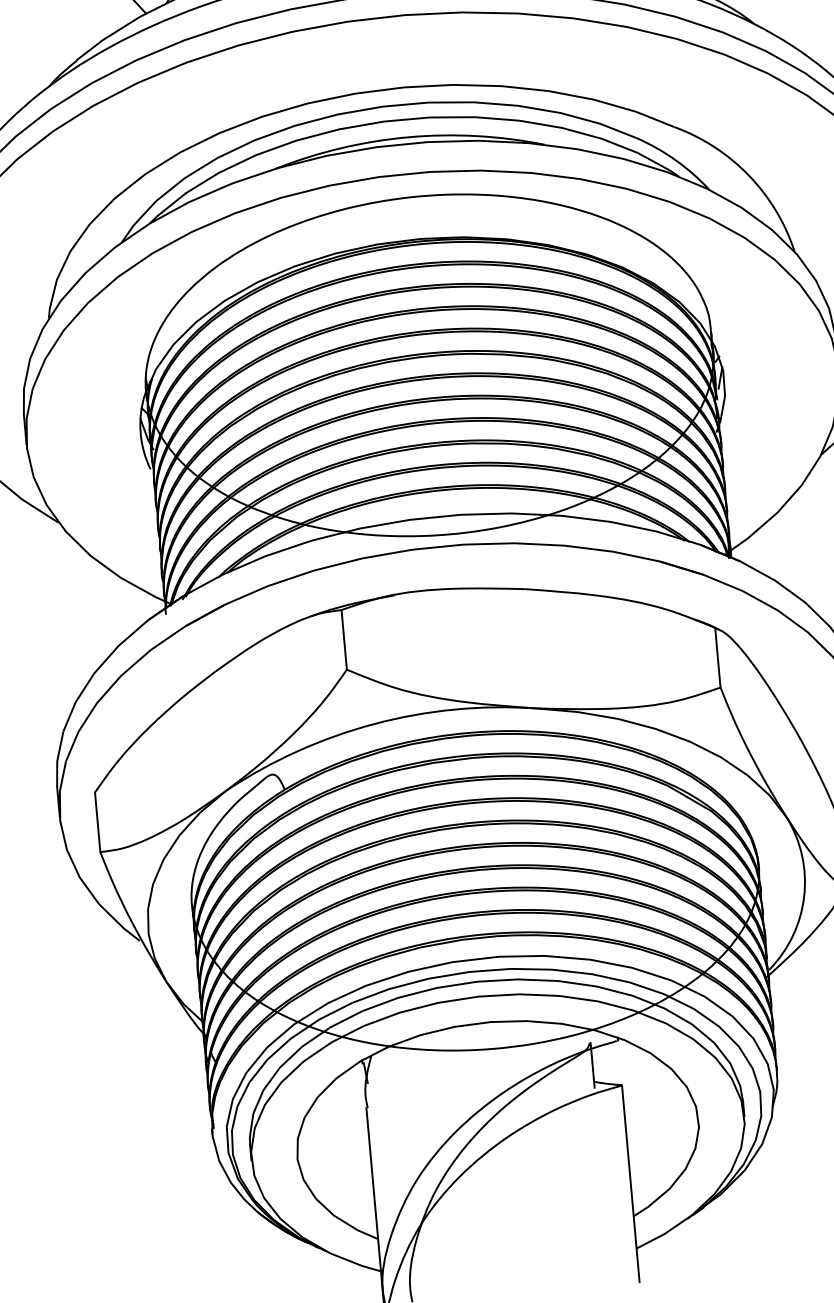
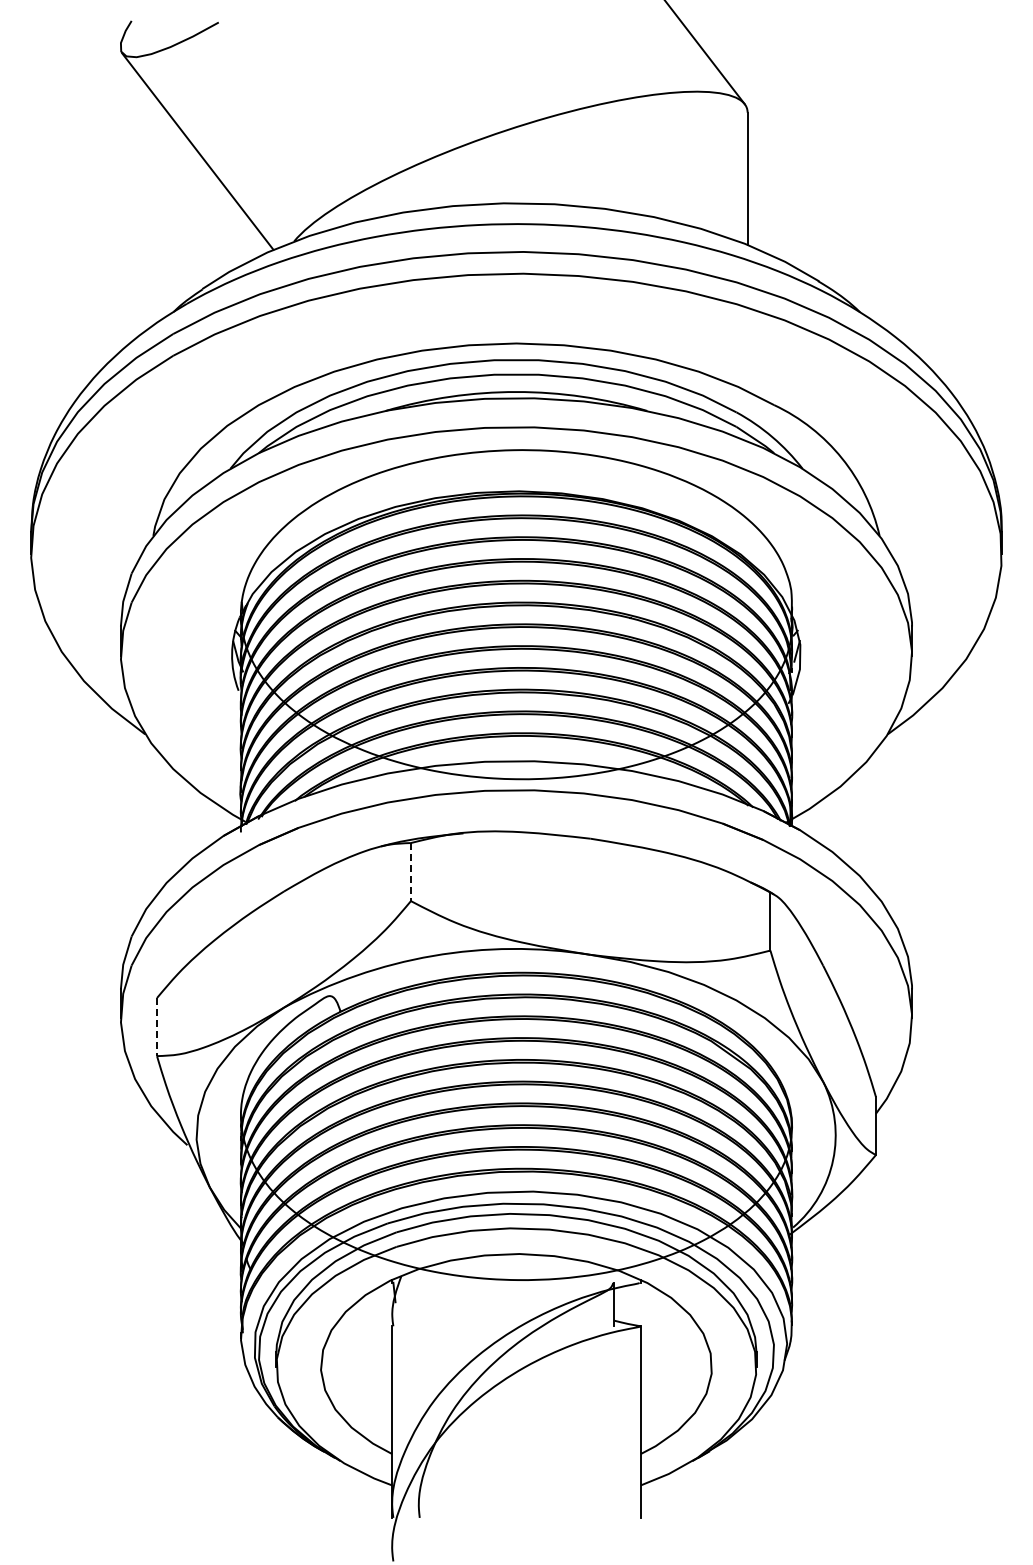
line: (343, 640) -> (410, 872), solid -> dashed
line: (98, 822) -> (157, 1027), solid -> dashed

